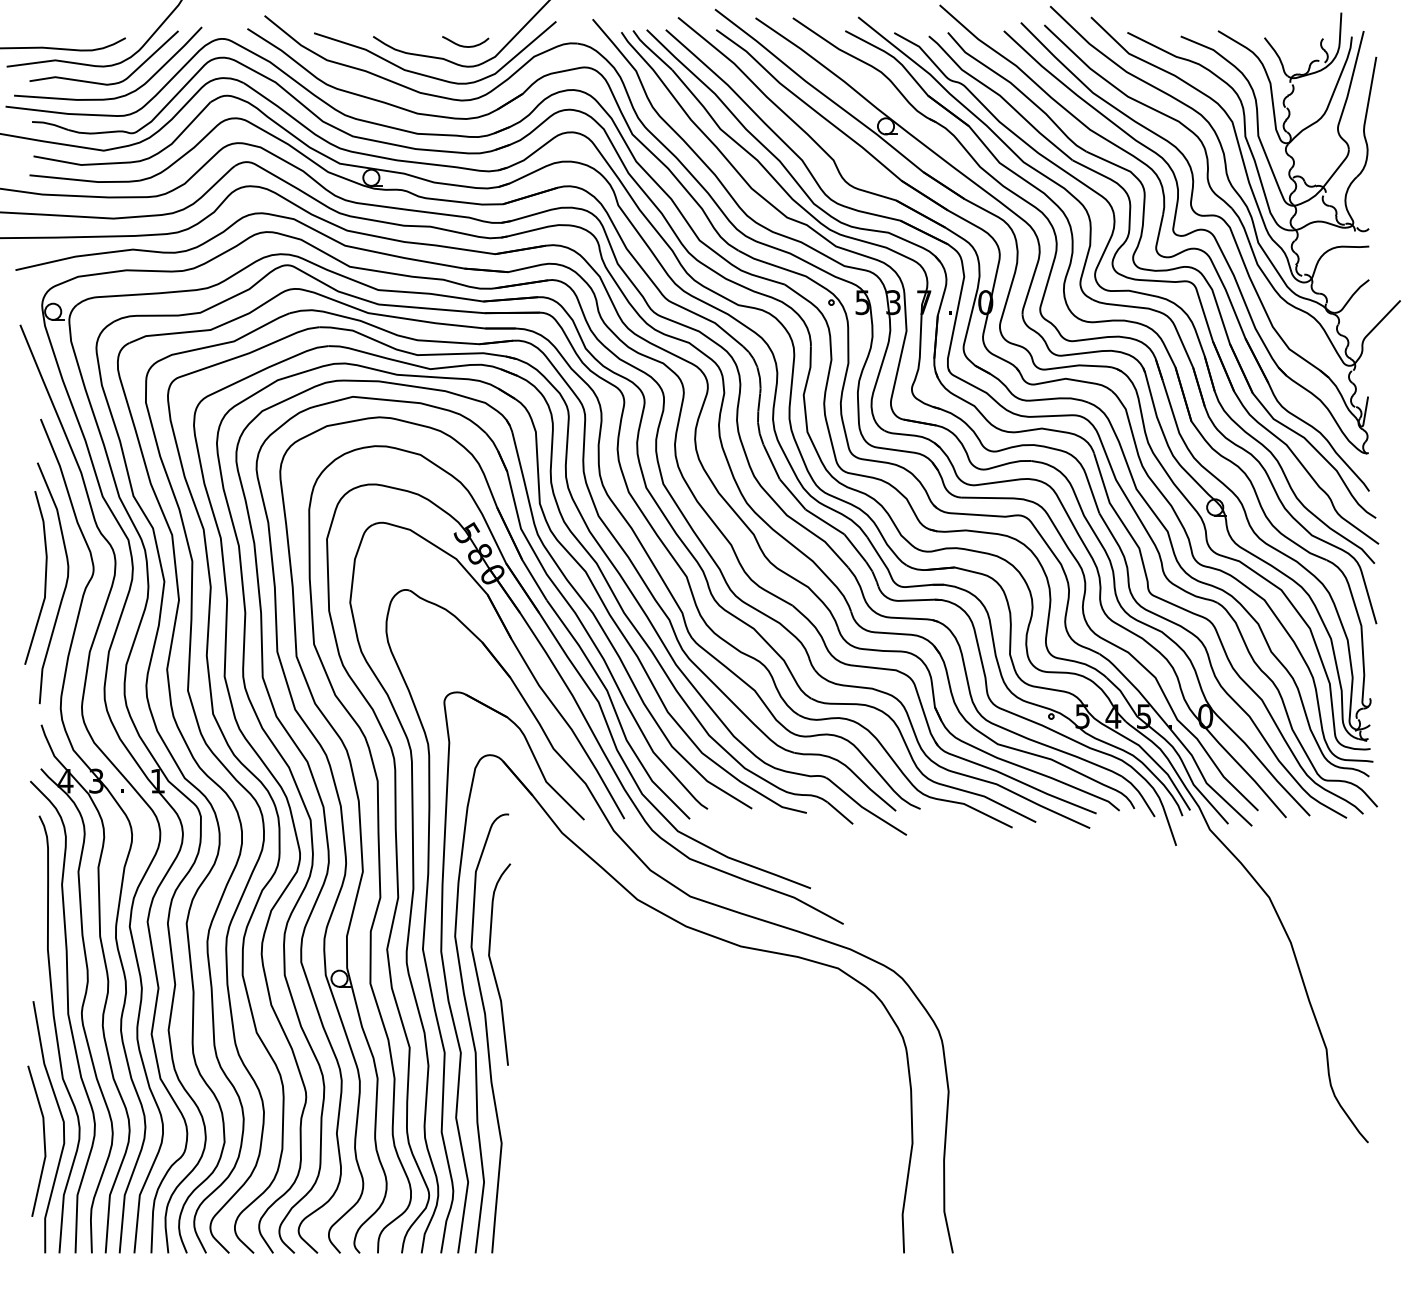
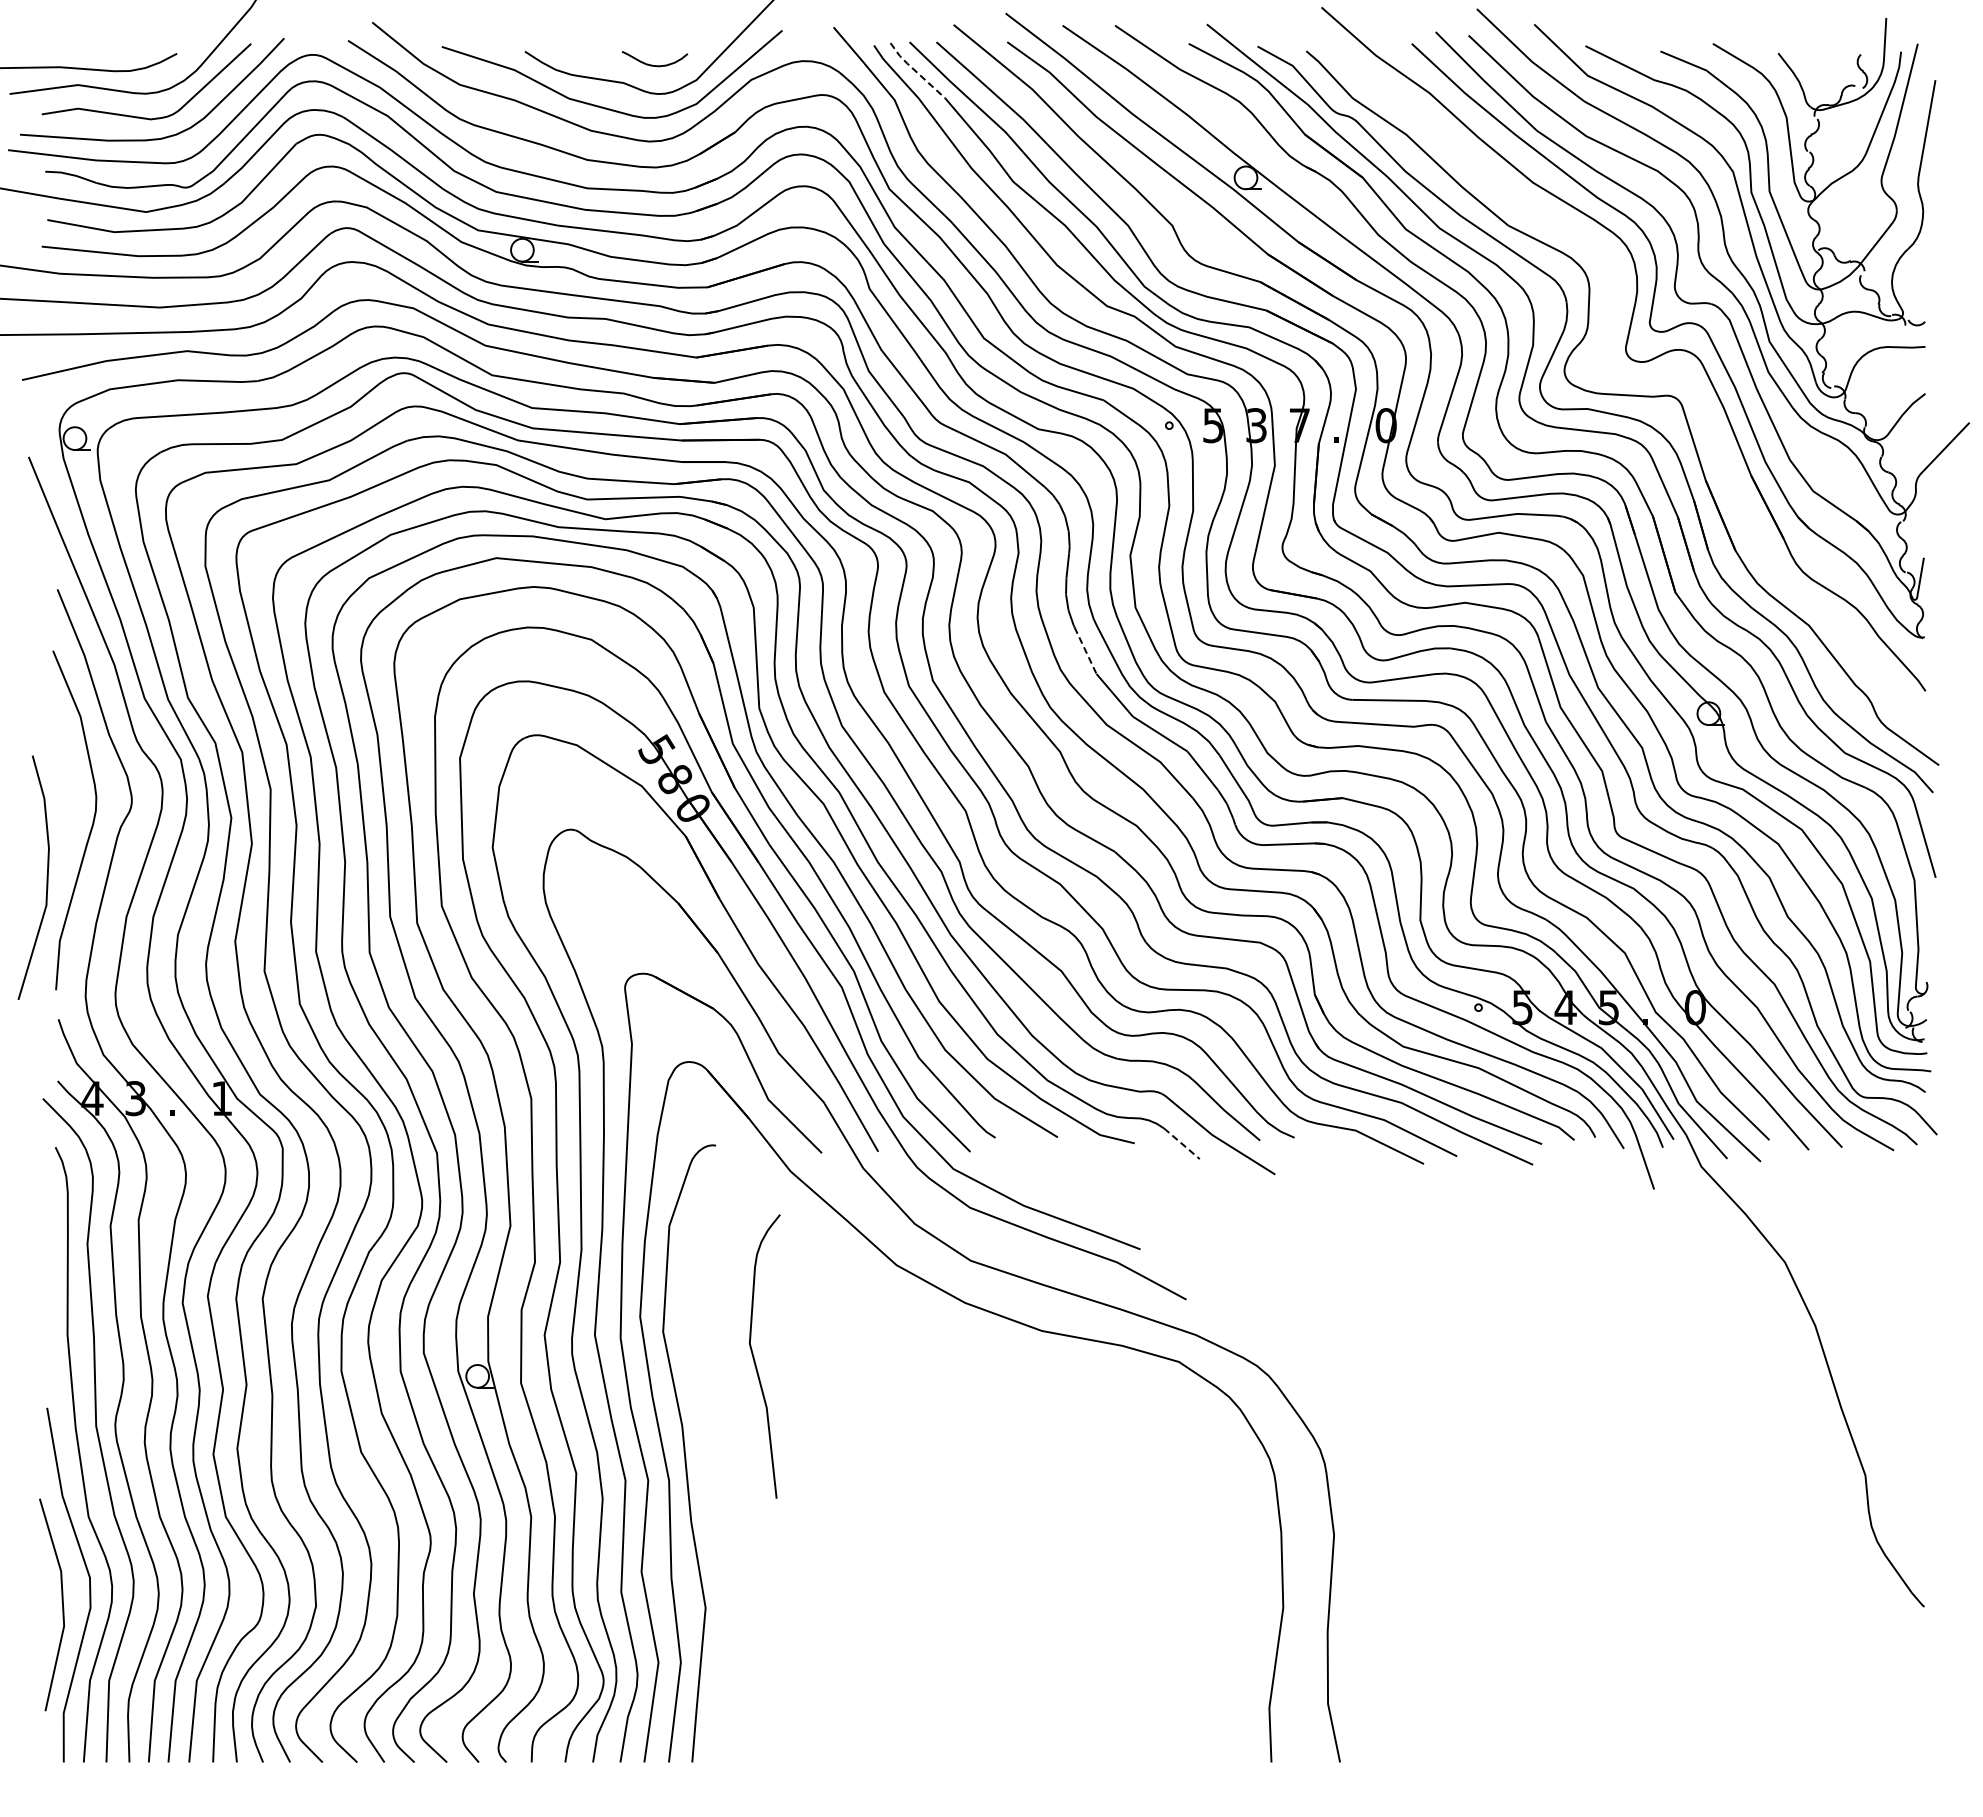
line: (651, 50) -> (916, 71), solid -> dashed
part: (1161, 275) -> (1633, 387), removed
line: (771, 462) -> (1085, 650), solid -> dashed
line: (45, 577) -> (46, 877), moved
line: (840, 813) -> (1181, 1143), solid -> dashed
curve: (493, 967) -> (755, 1360), moved

